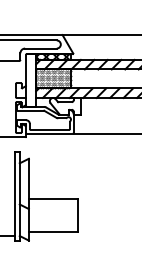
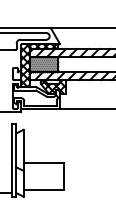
hatch: (31, 80) -> (25, 65), added
hatch: (65, 105) -> (53, 86), added

